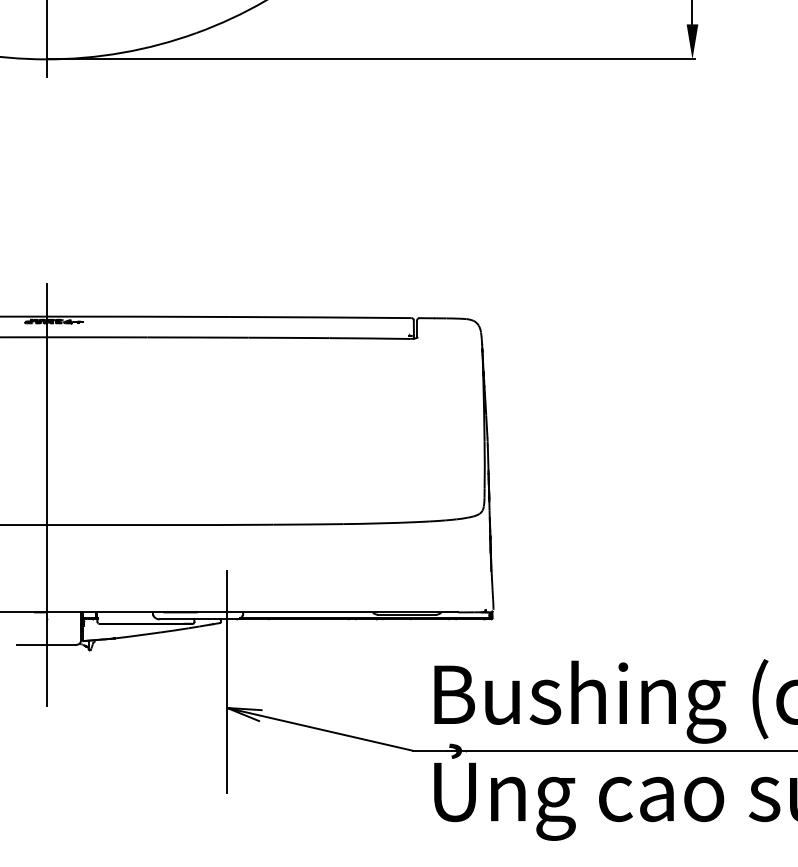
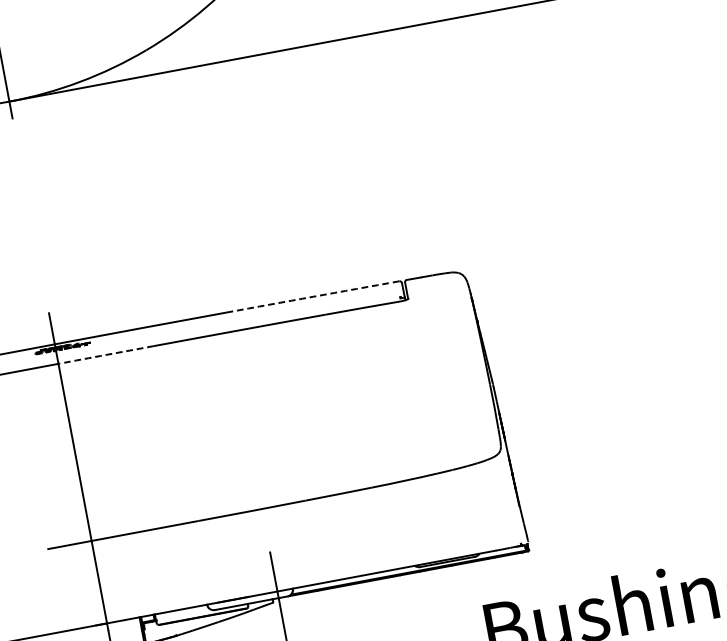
arc: (320, 317) -> (313, 296), solid -> dashed
arc: (97, 337) -> (106, 355), solid -> dashed

